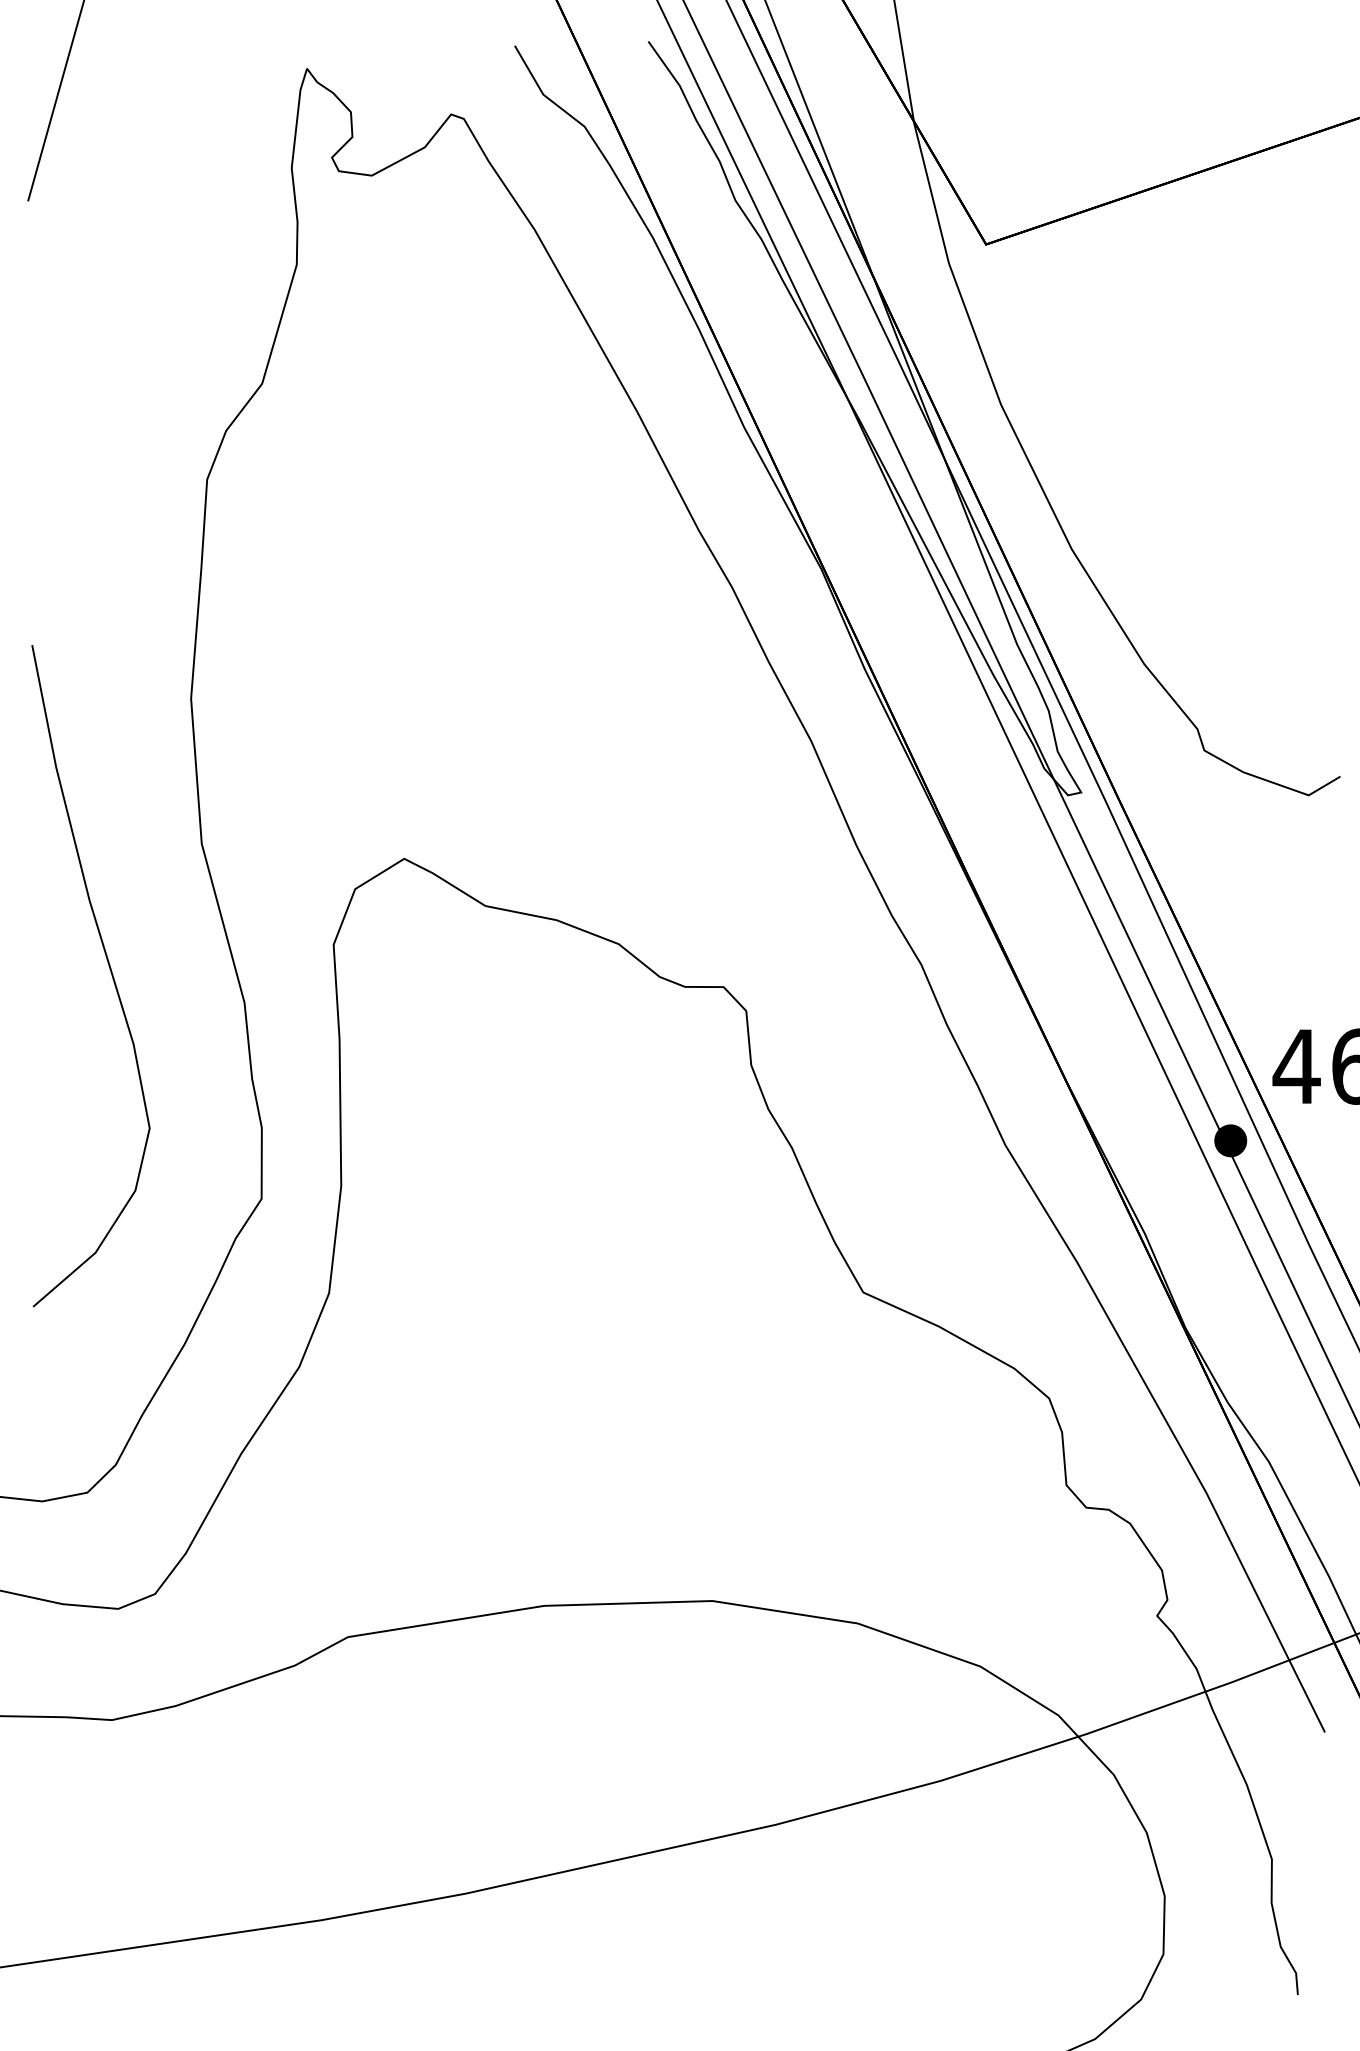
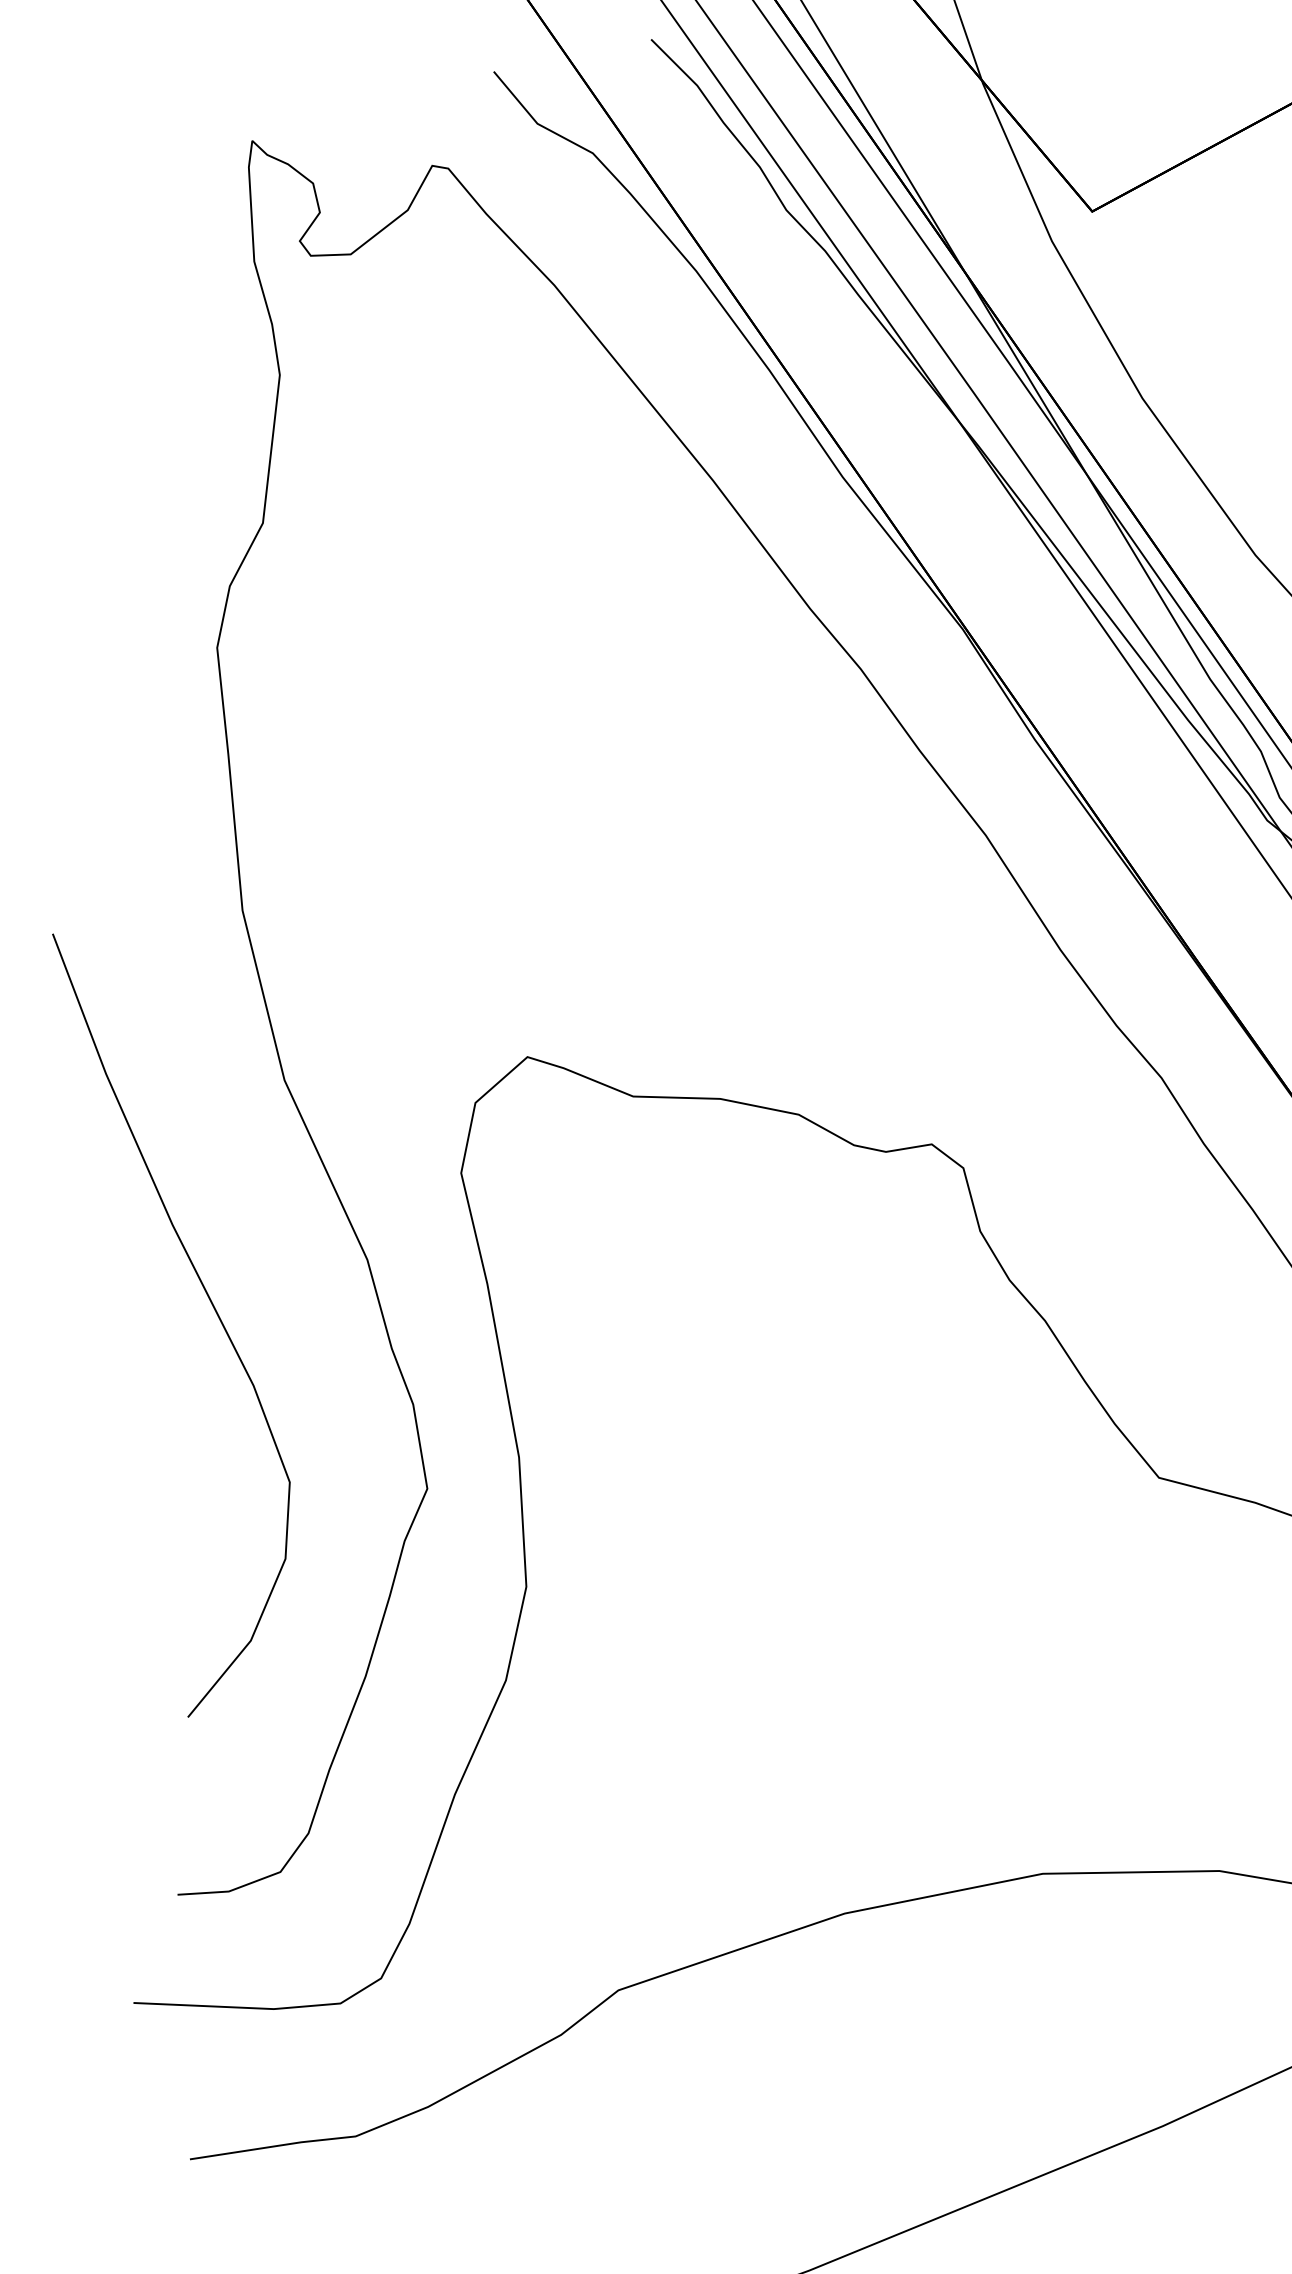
curve: (109, 969) -> (210, 1302), moved

